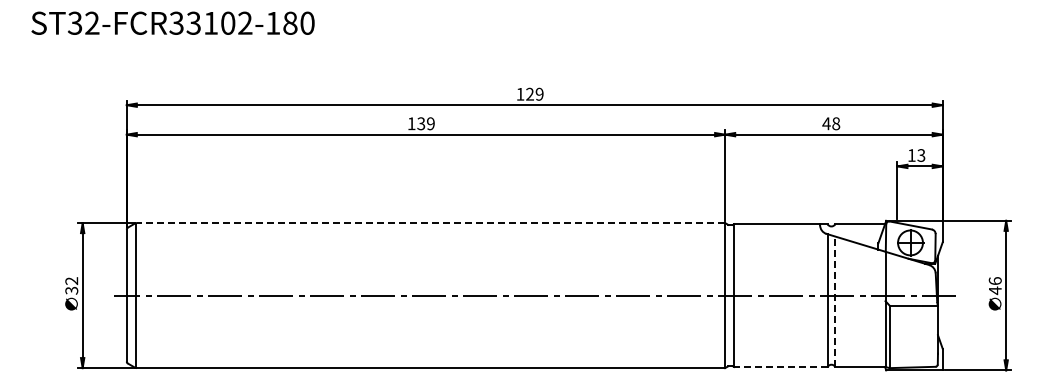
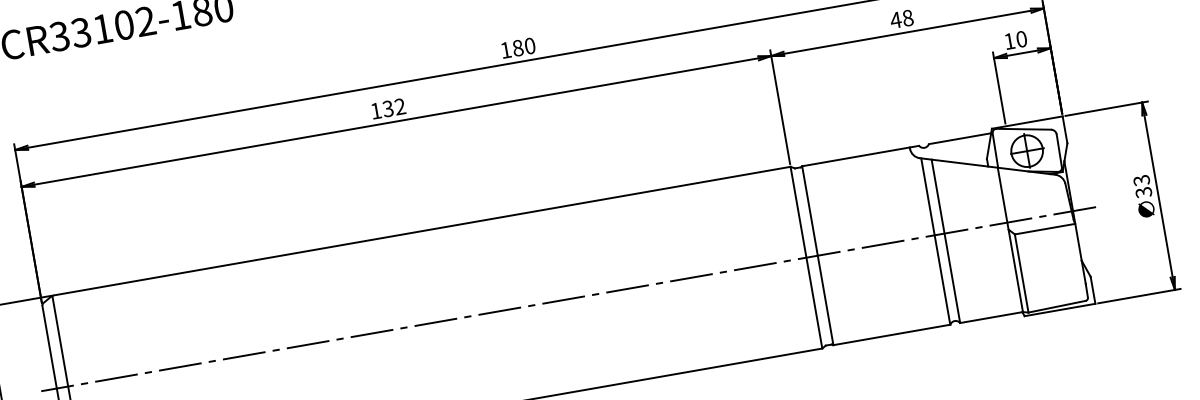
text: (534, 94) -> (523, 47), 129 -> 180
text: (430, 124) -> (399, 107), 139 -> 132
text: (921, 155) -> (1021, 39), 13 -> 10
line: (430, 223) -> (421, 231), dashed -> solid
text: (994, 286) -> (1141, 187), 46 -> 33
line: (835, 301) -> (945, 240), dashed -> solid
line: (780, 366) -> (891, 334), dashed -> solid

